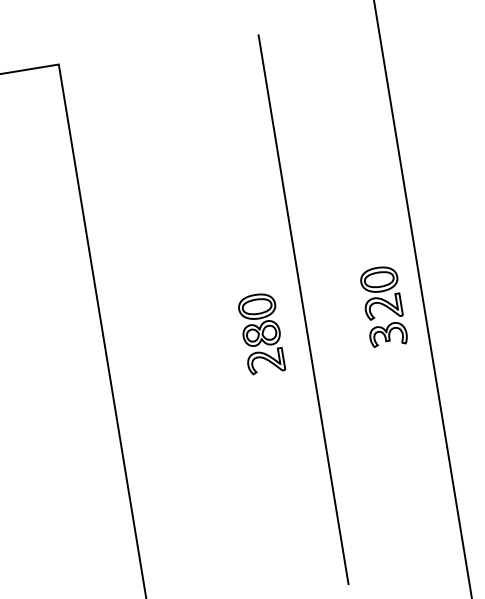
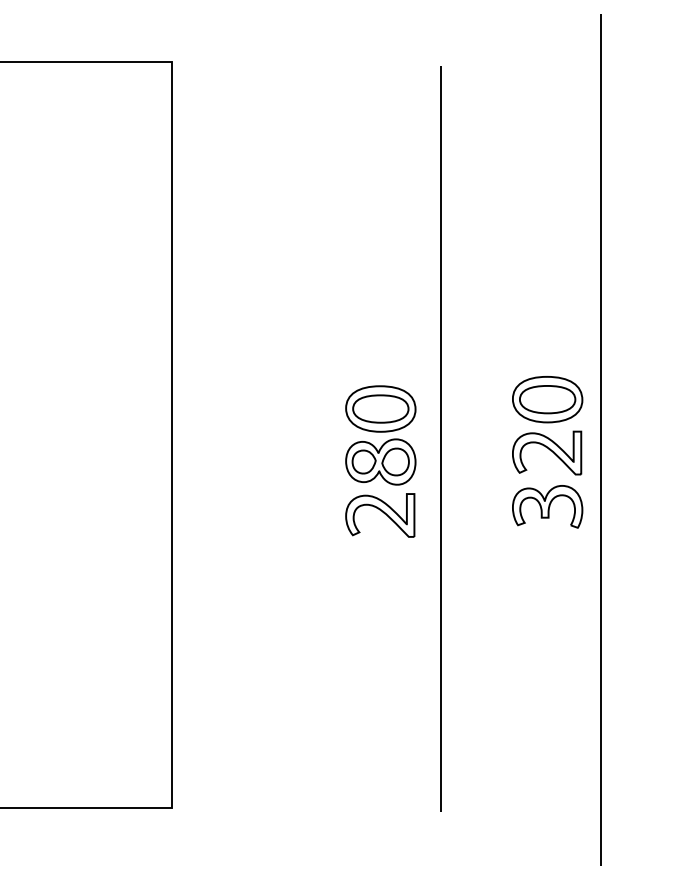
part: (383, 307) -> (547, 452), size x1.43
part: (261, 333) -> (380, 461), size x1.43

